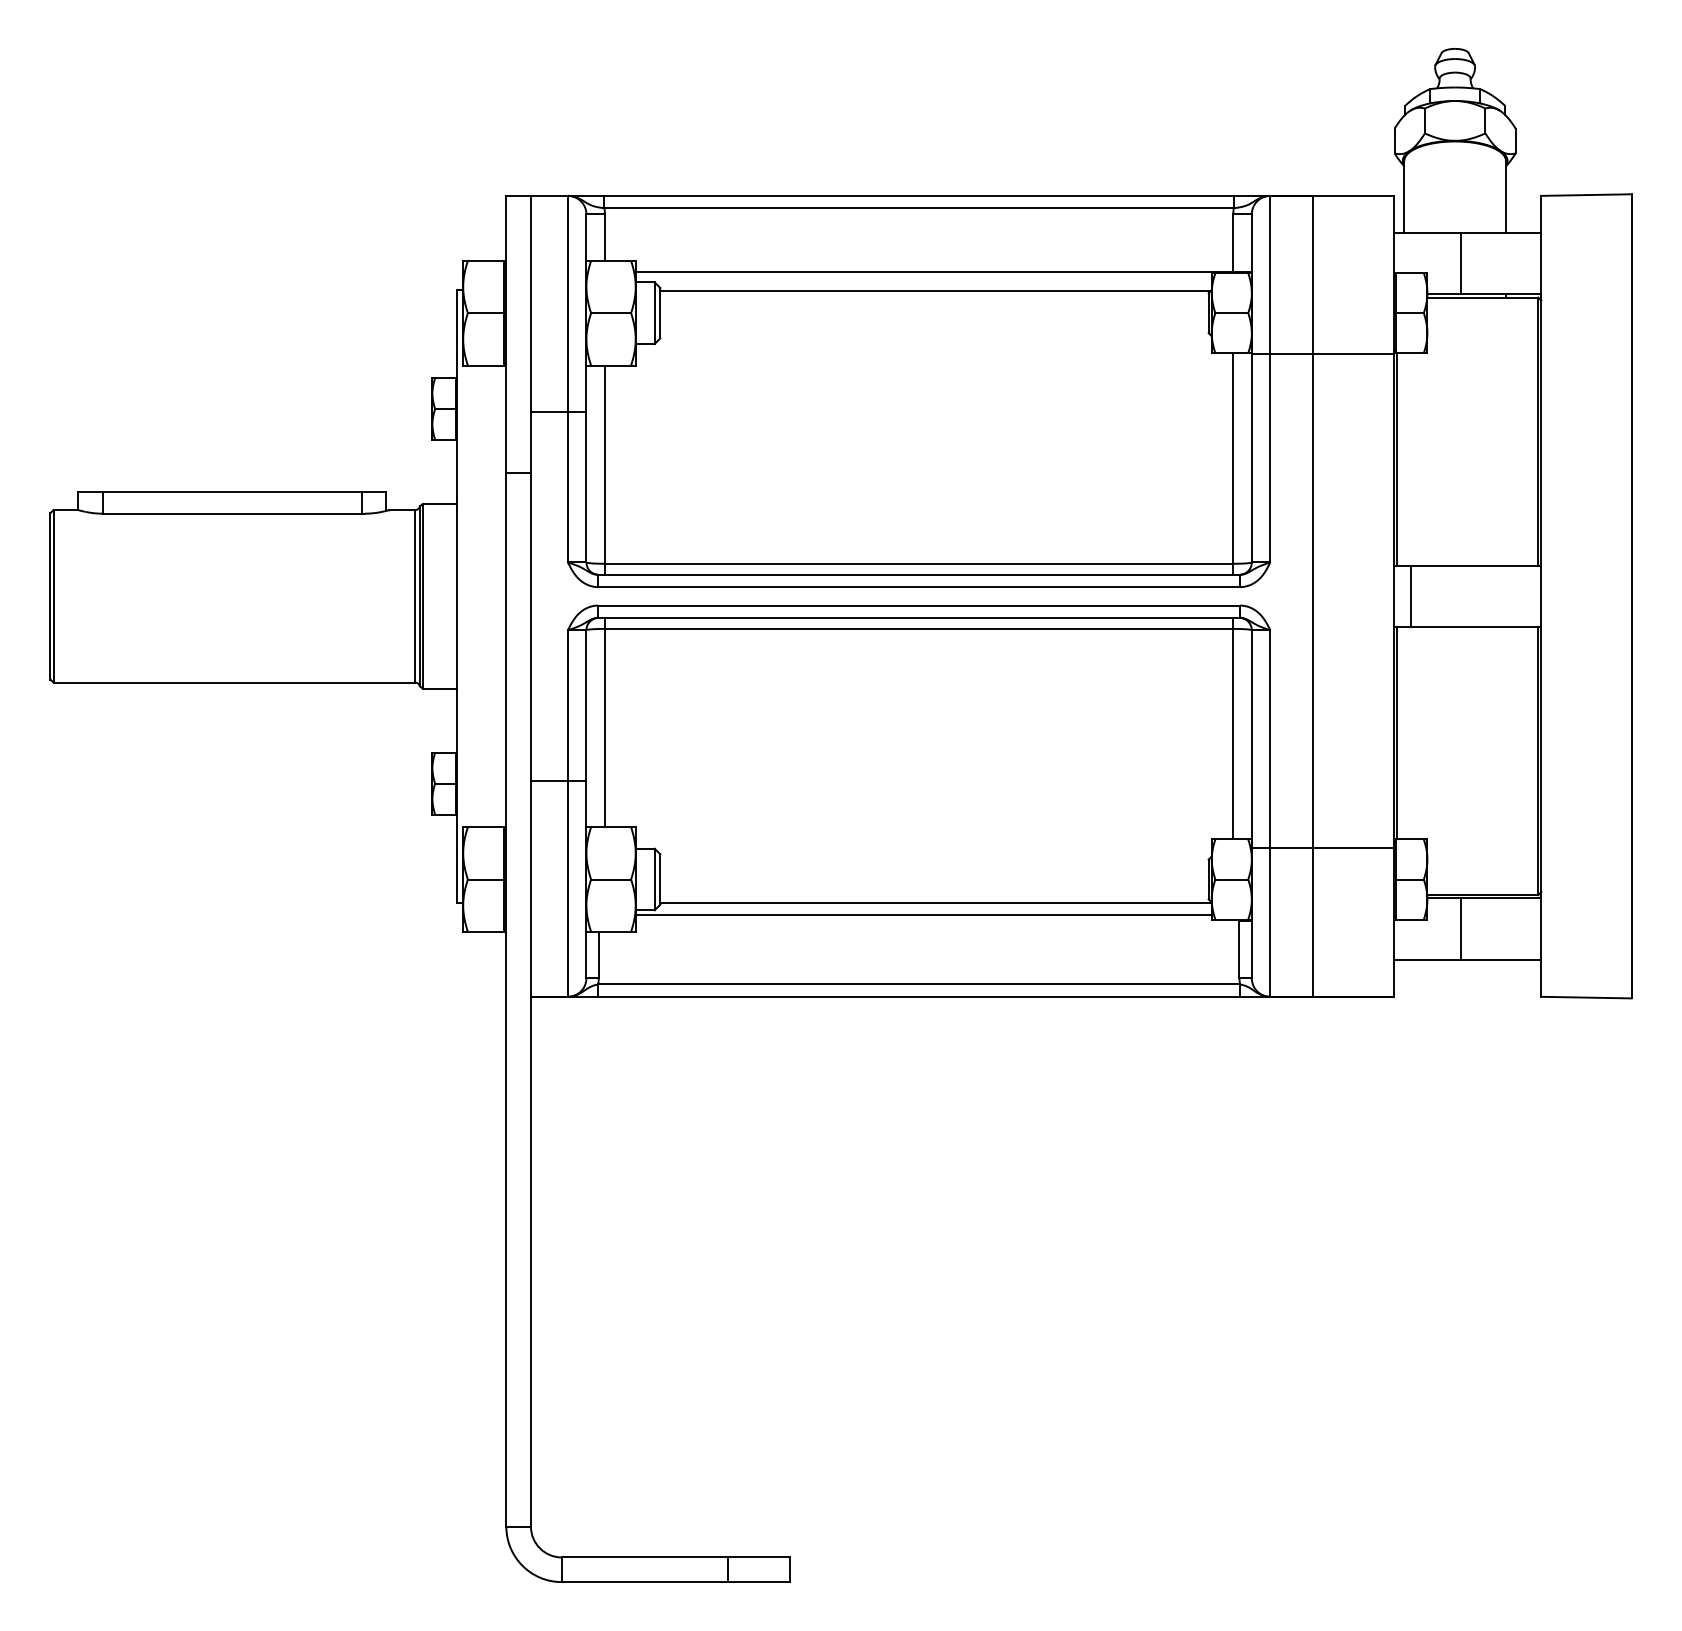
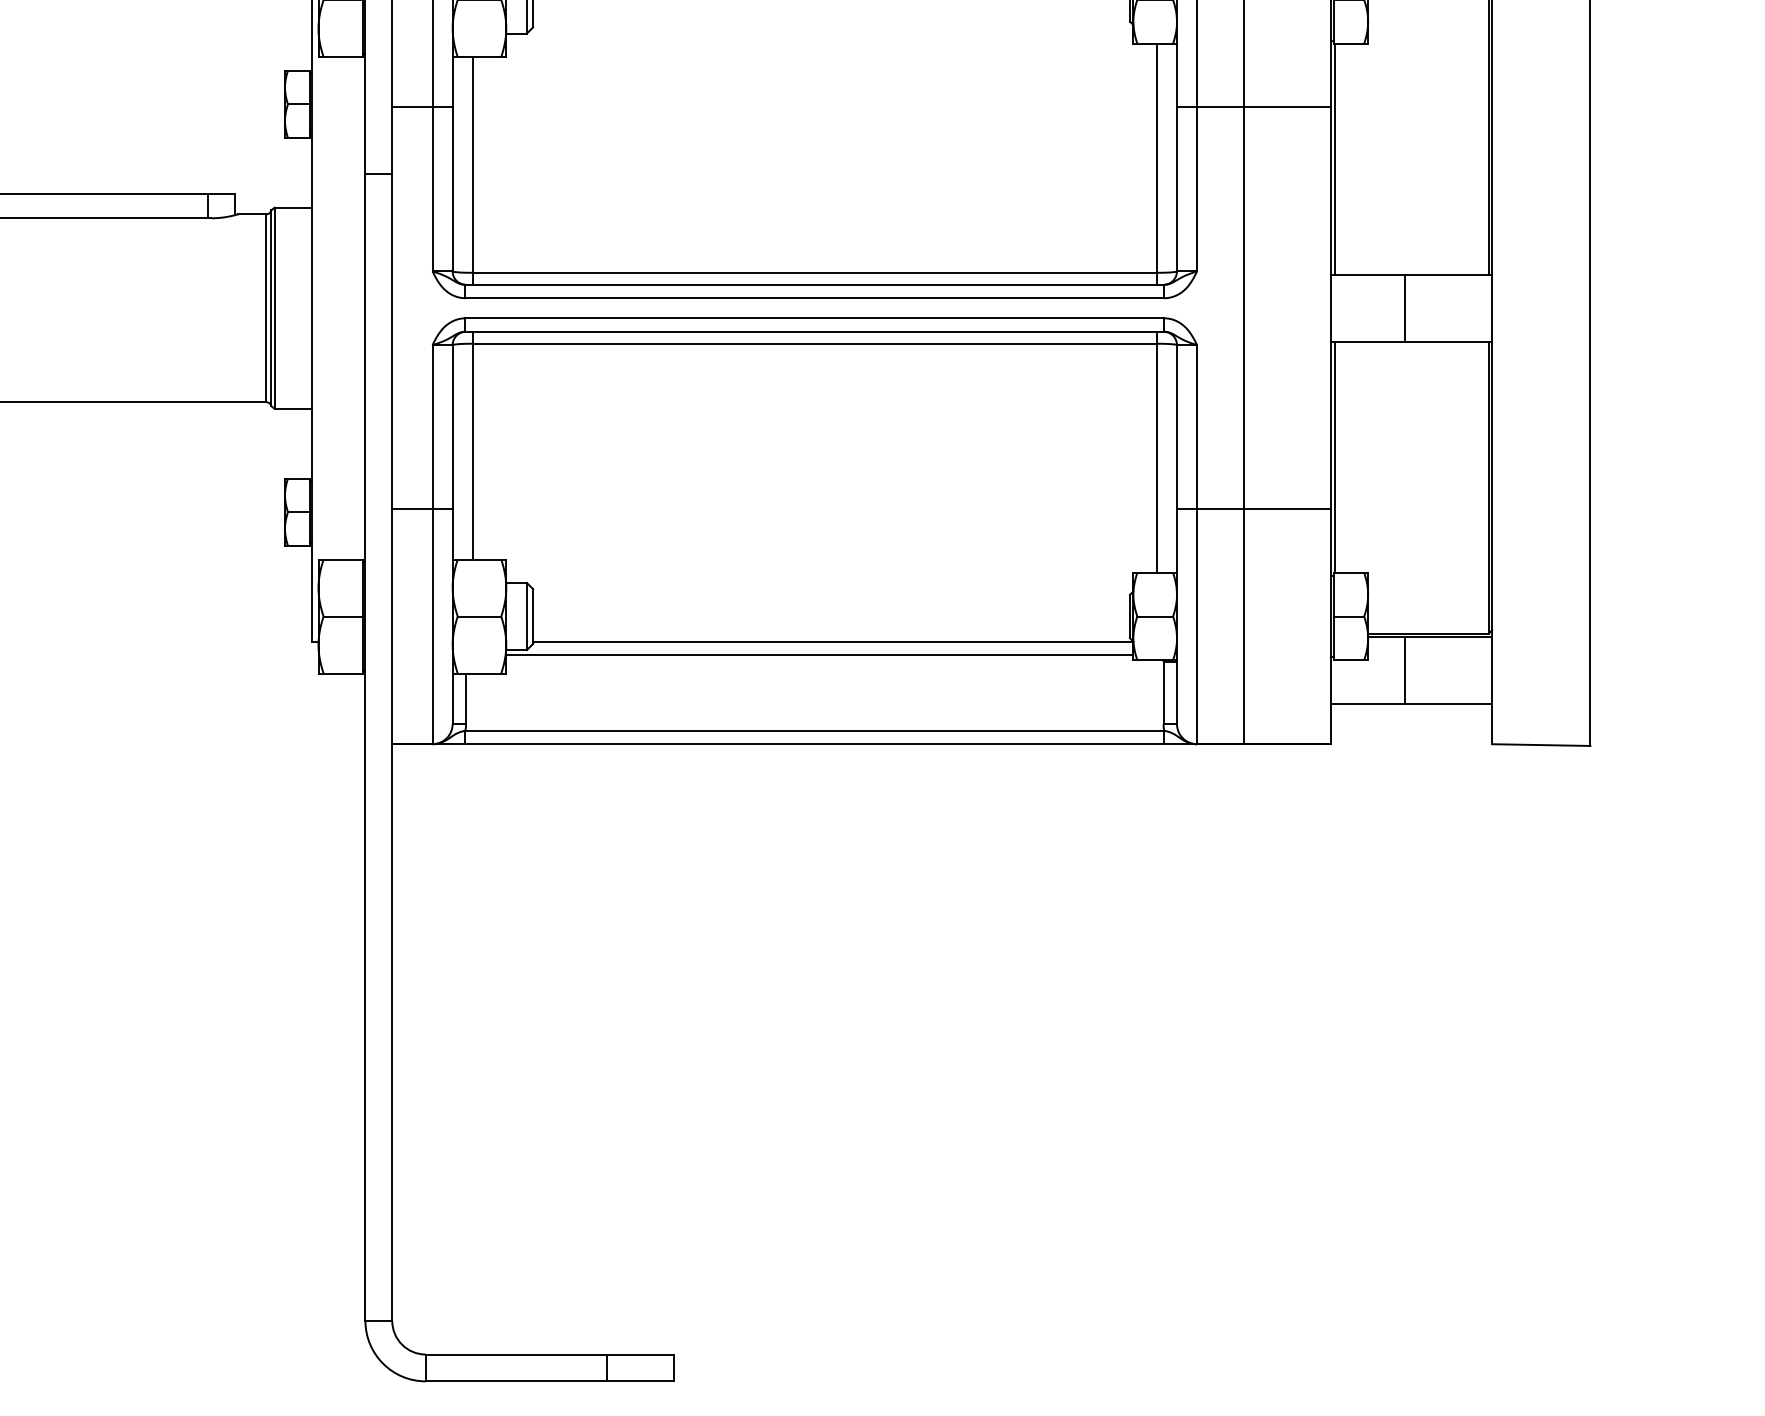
line: (1322, 353) -> (1253, 107), moved
line: (1411, 596) -> (1405, 308), moved
line: (1322, 848) -> (1253, 509), moved

